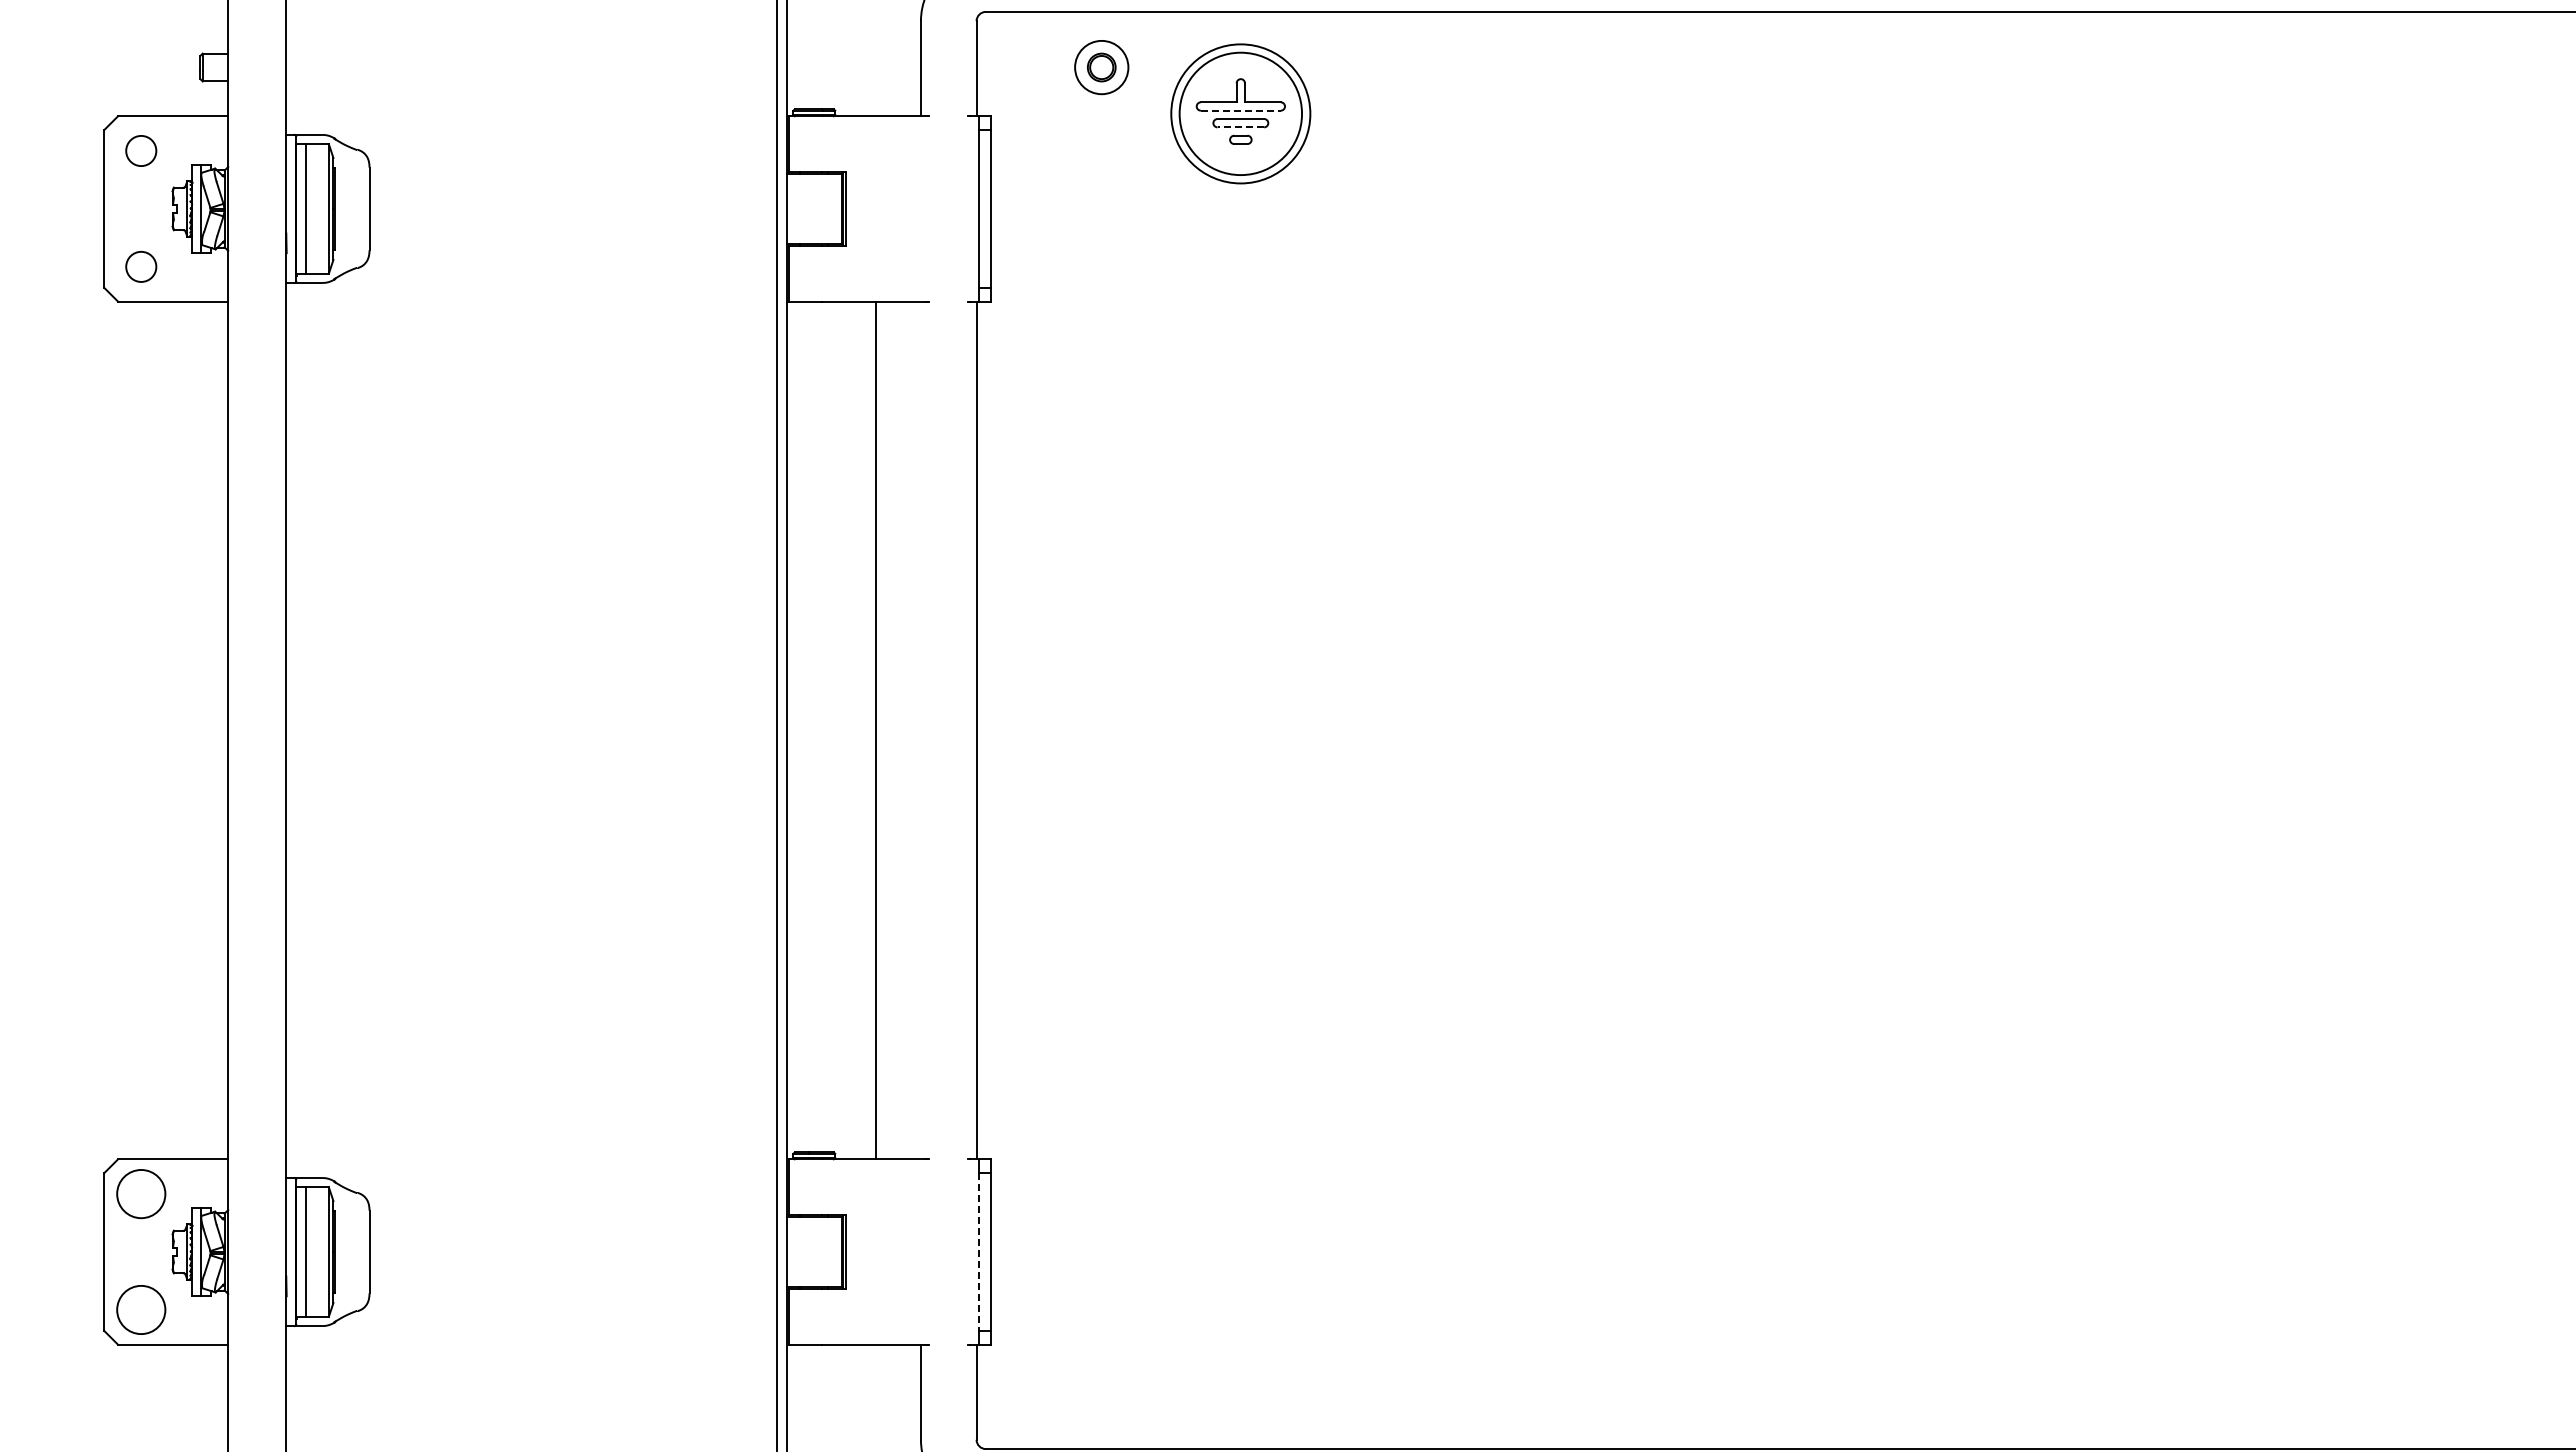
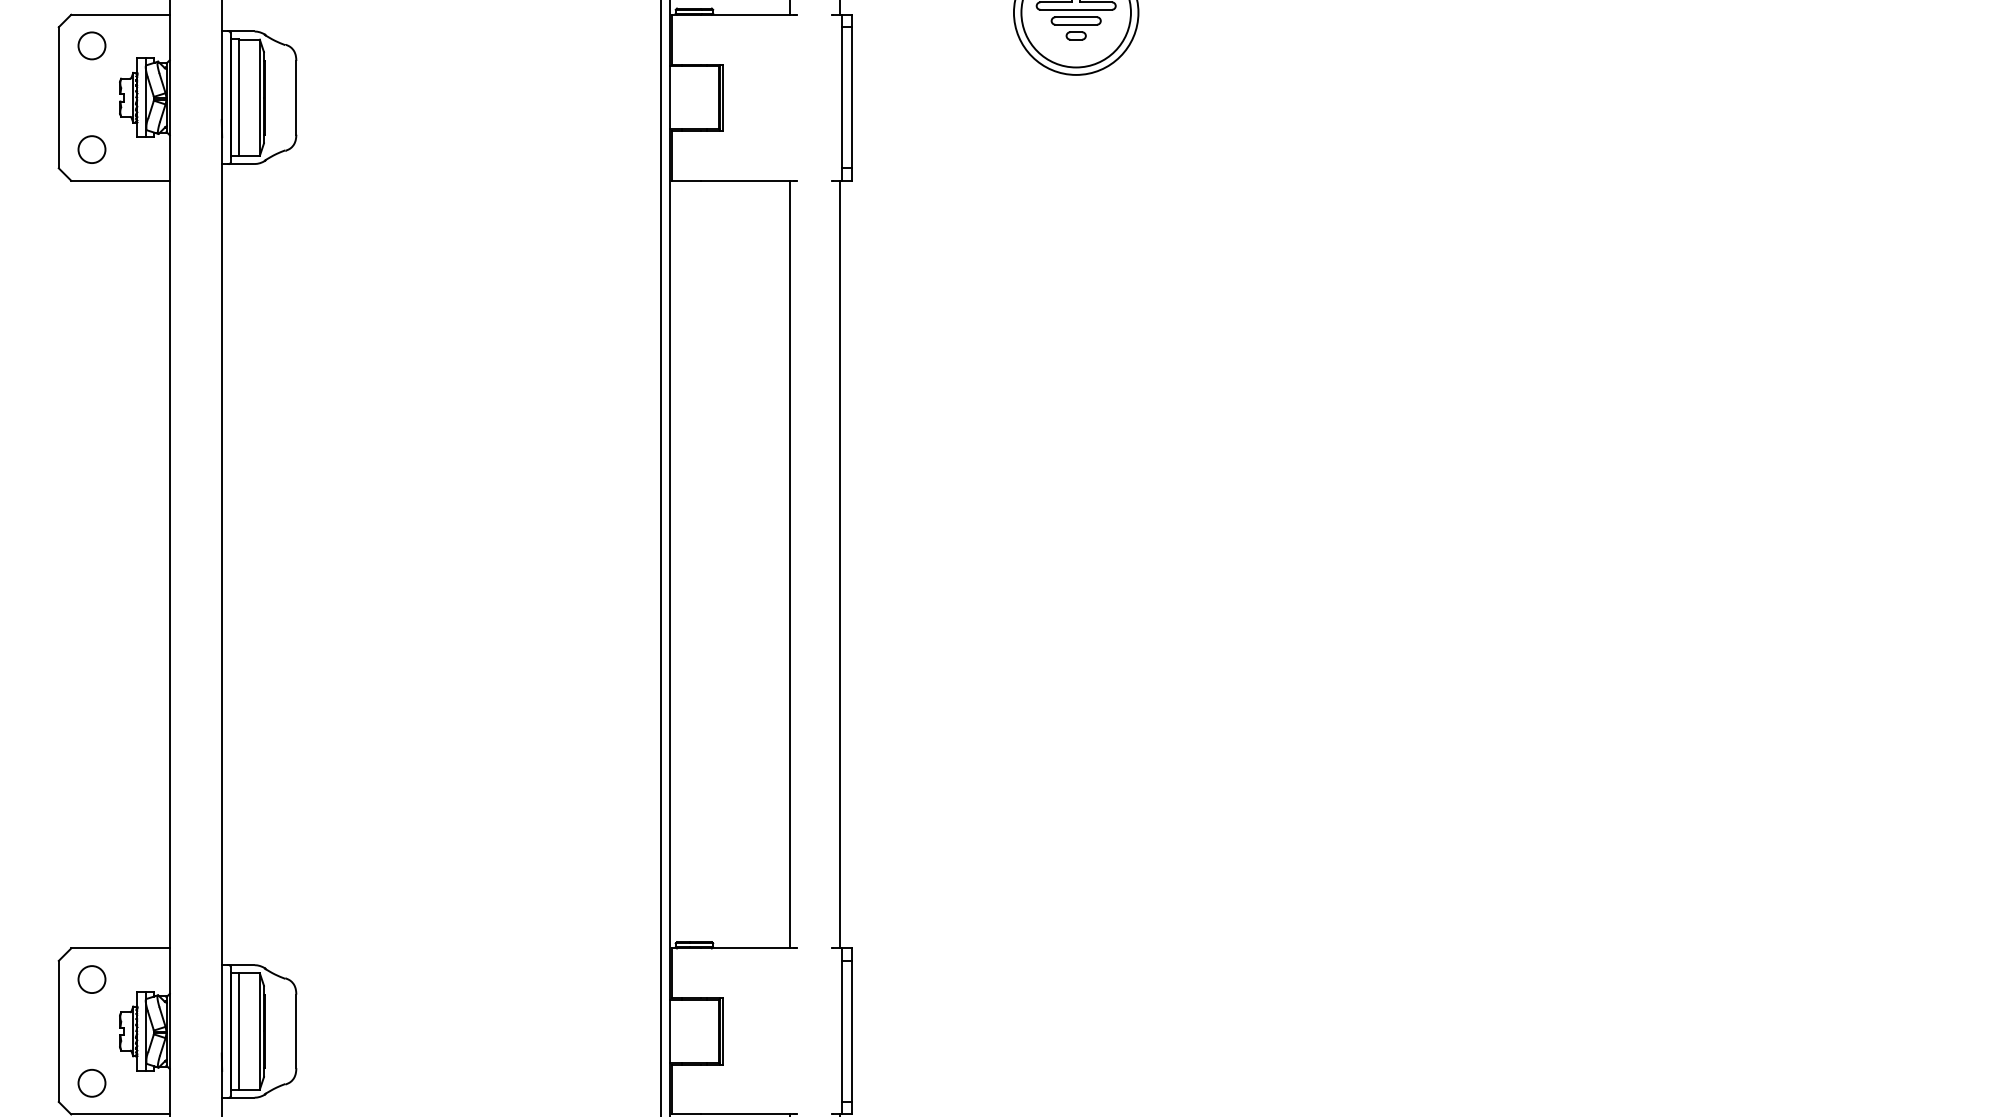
line: (1240, 110) -> (1075, 9), dashed -> solid
line: (1240, 127) -> (1075, 24), dashed -> solid
line: (875, 730) -> (789, 564), moved
circle: (141, 1194) -> (92, 979), size x0.62
line: (978, 1252) -> (841, 1031), dashed -> solid
circle: (141, 1309) -> (92, 1082), size x0.62

